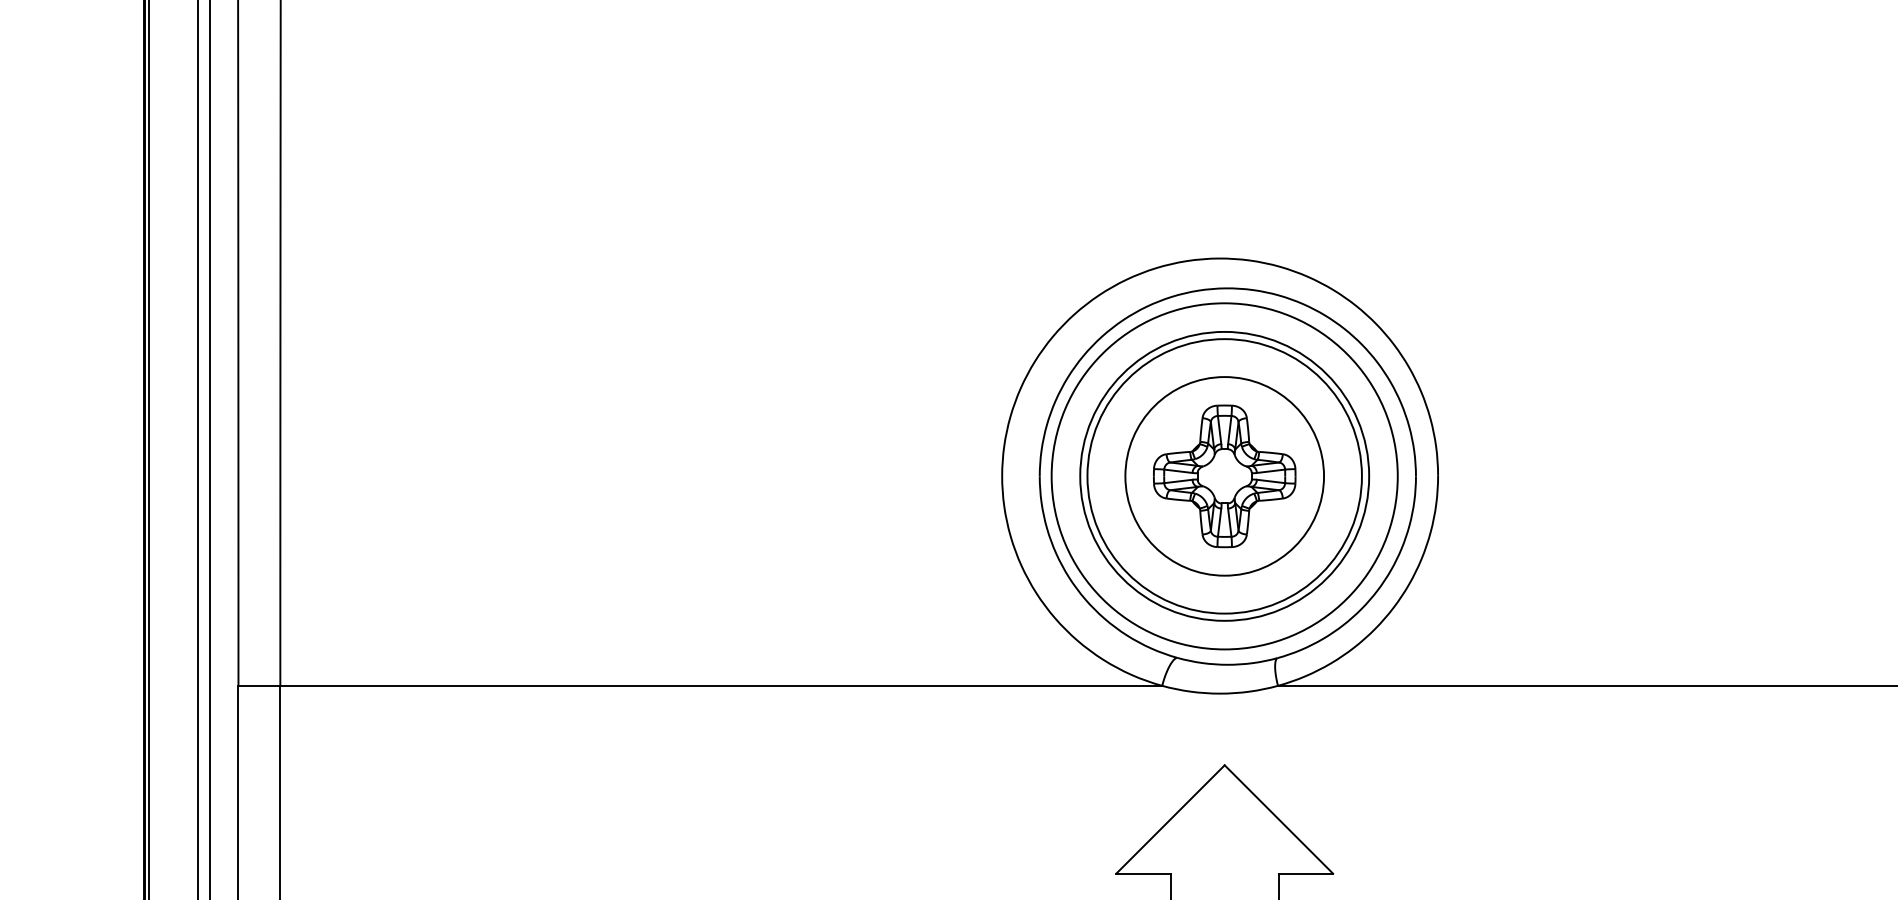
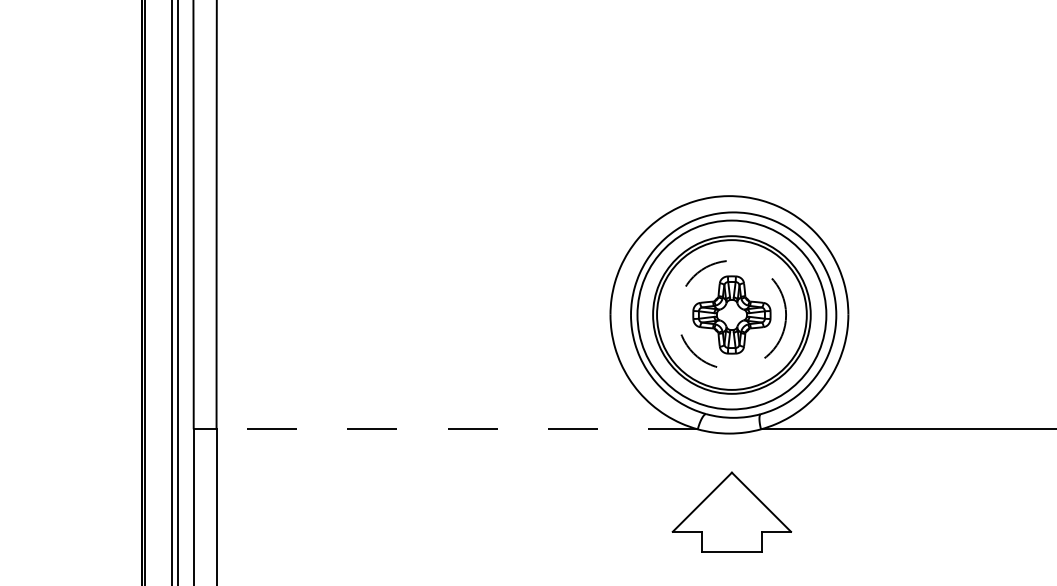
circle: (1223, 475) -> (731, 314), solid -> dashed
line: (721, 686) -> (457, 429), solid -> dashed

